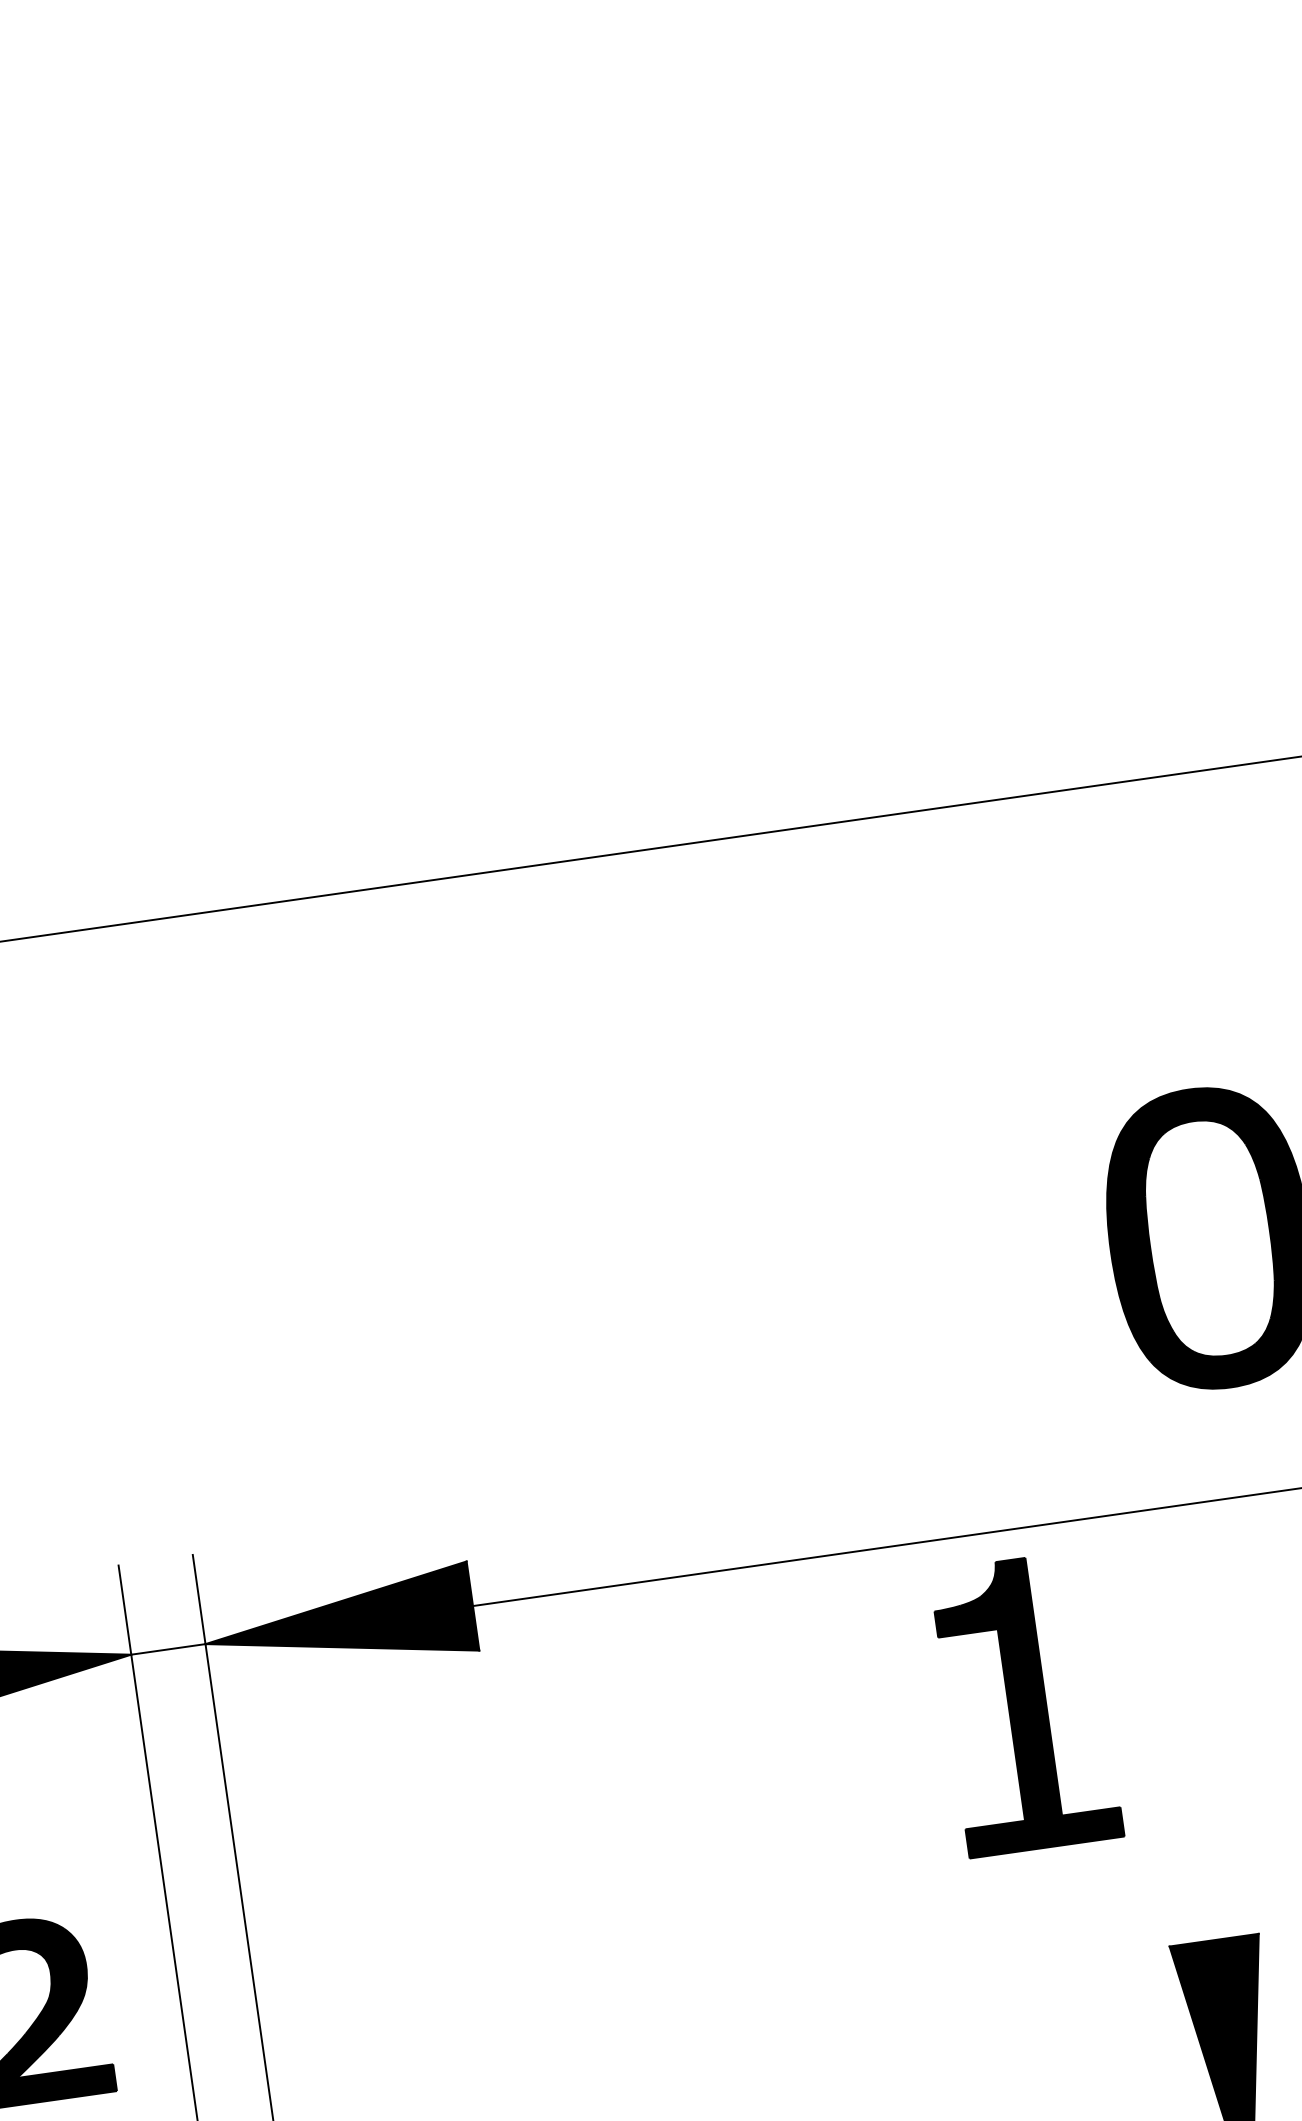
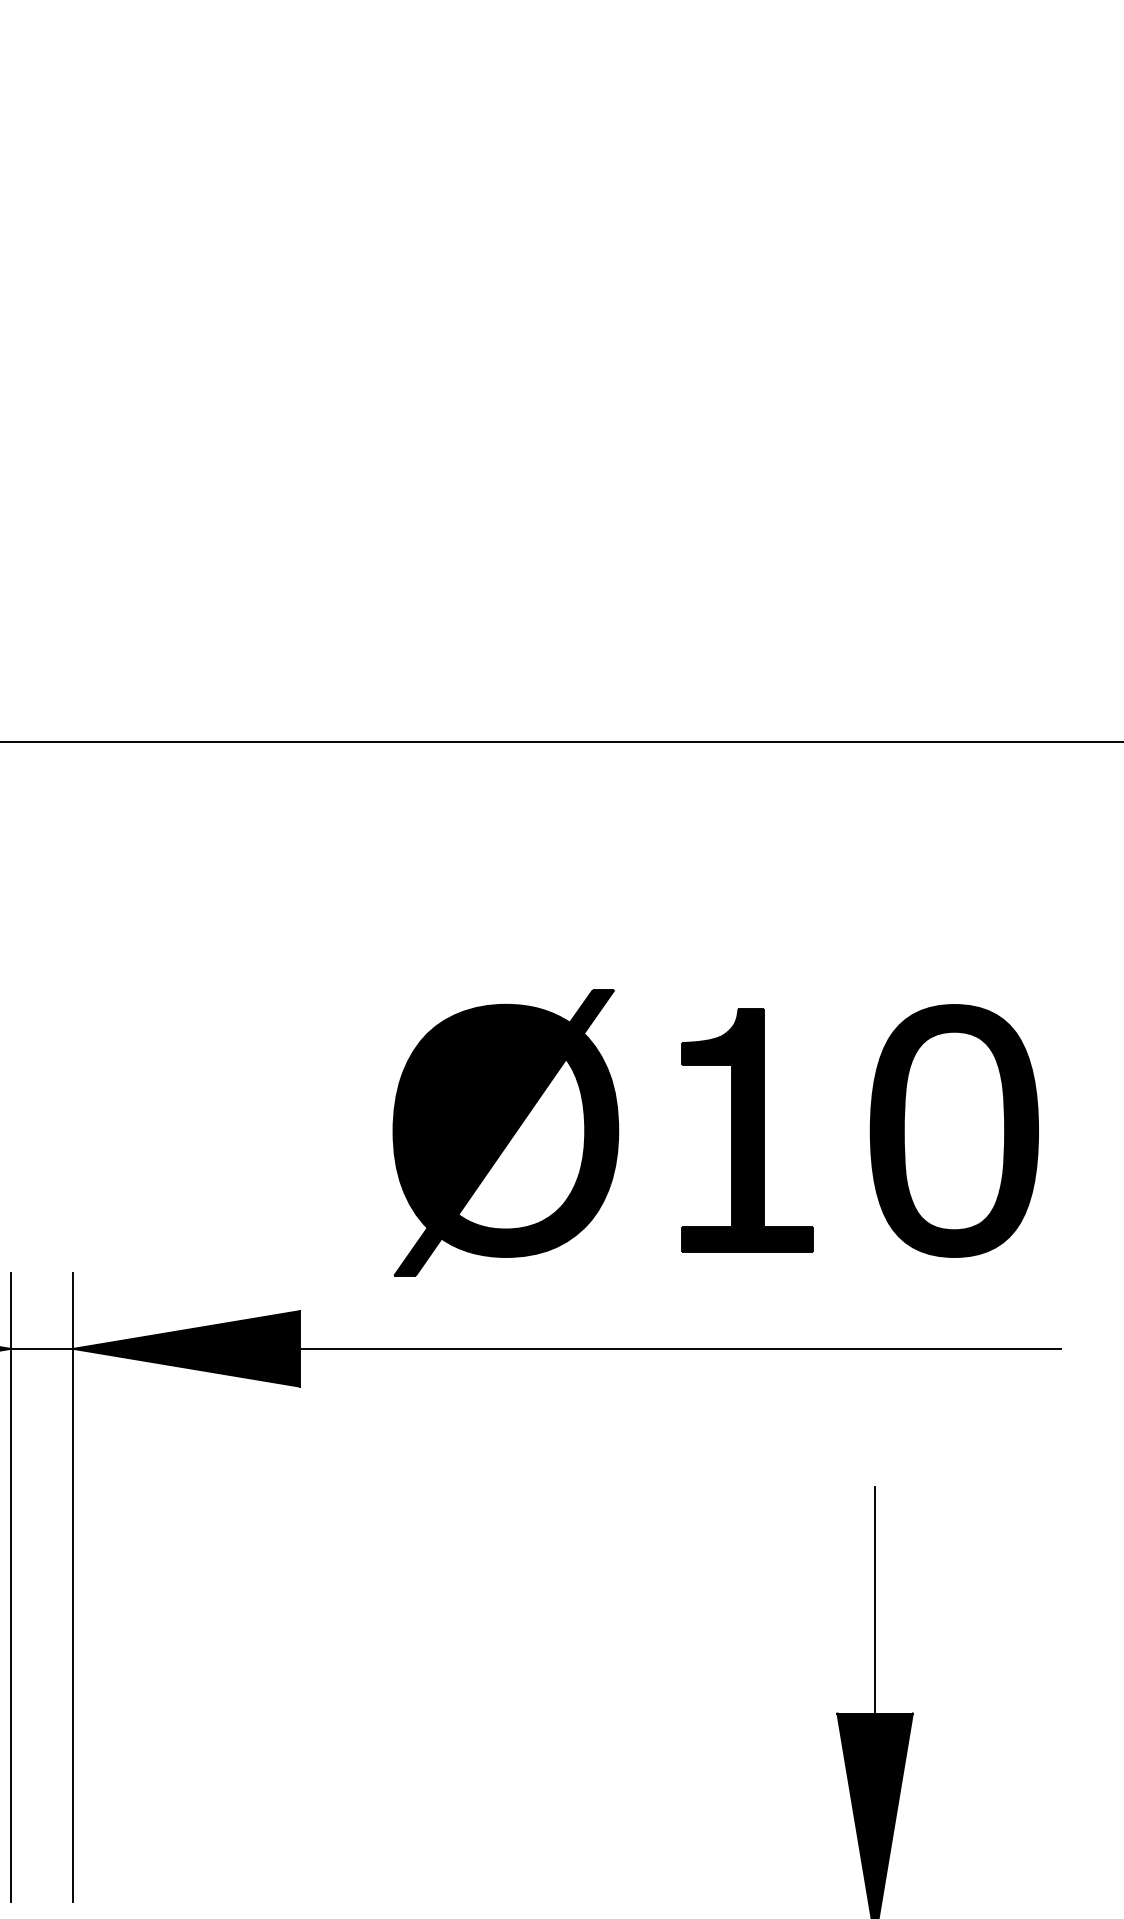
part: (679, 1315) -> (505, 1132), added
part: (1026, 1704) -> (747, 1130), moved
line: (1195, 1806) -> (875, 1600), added

